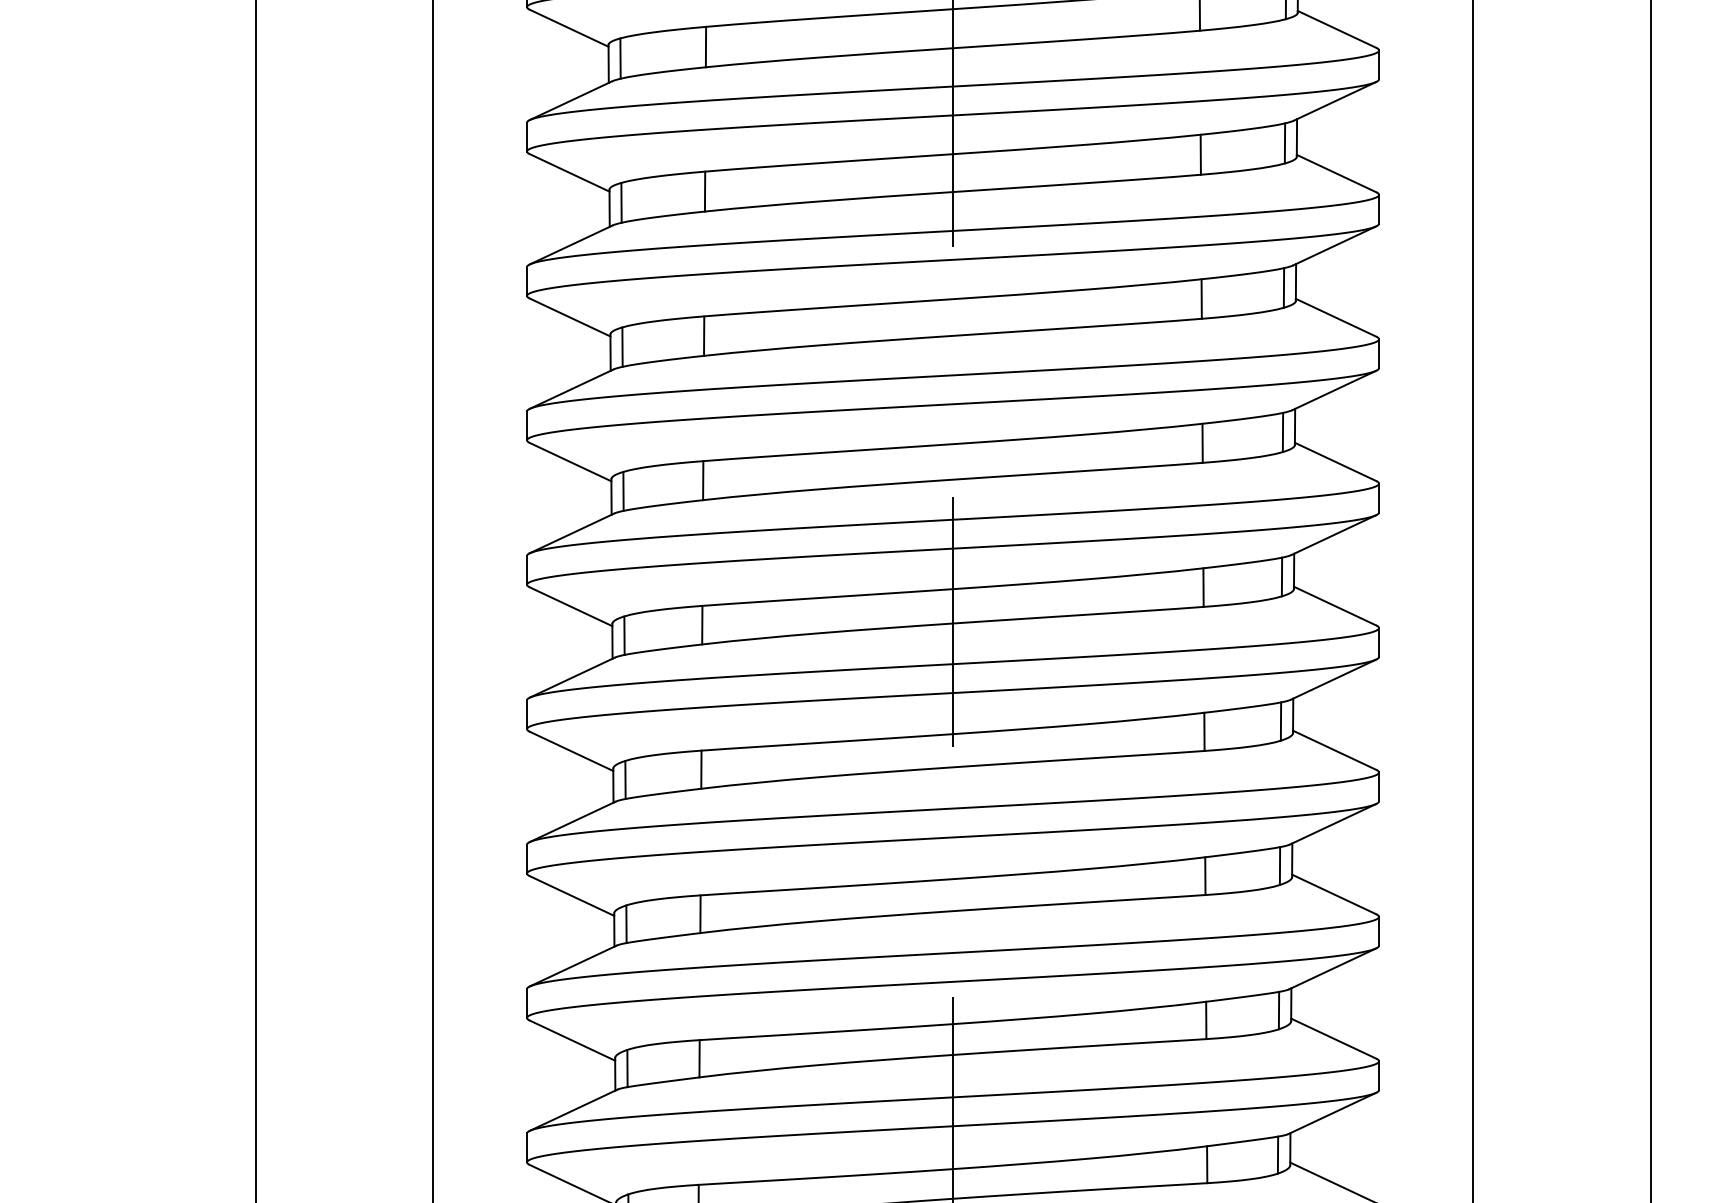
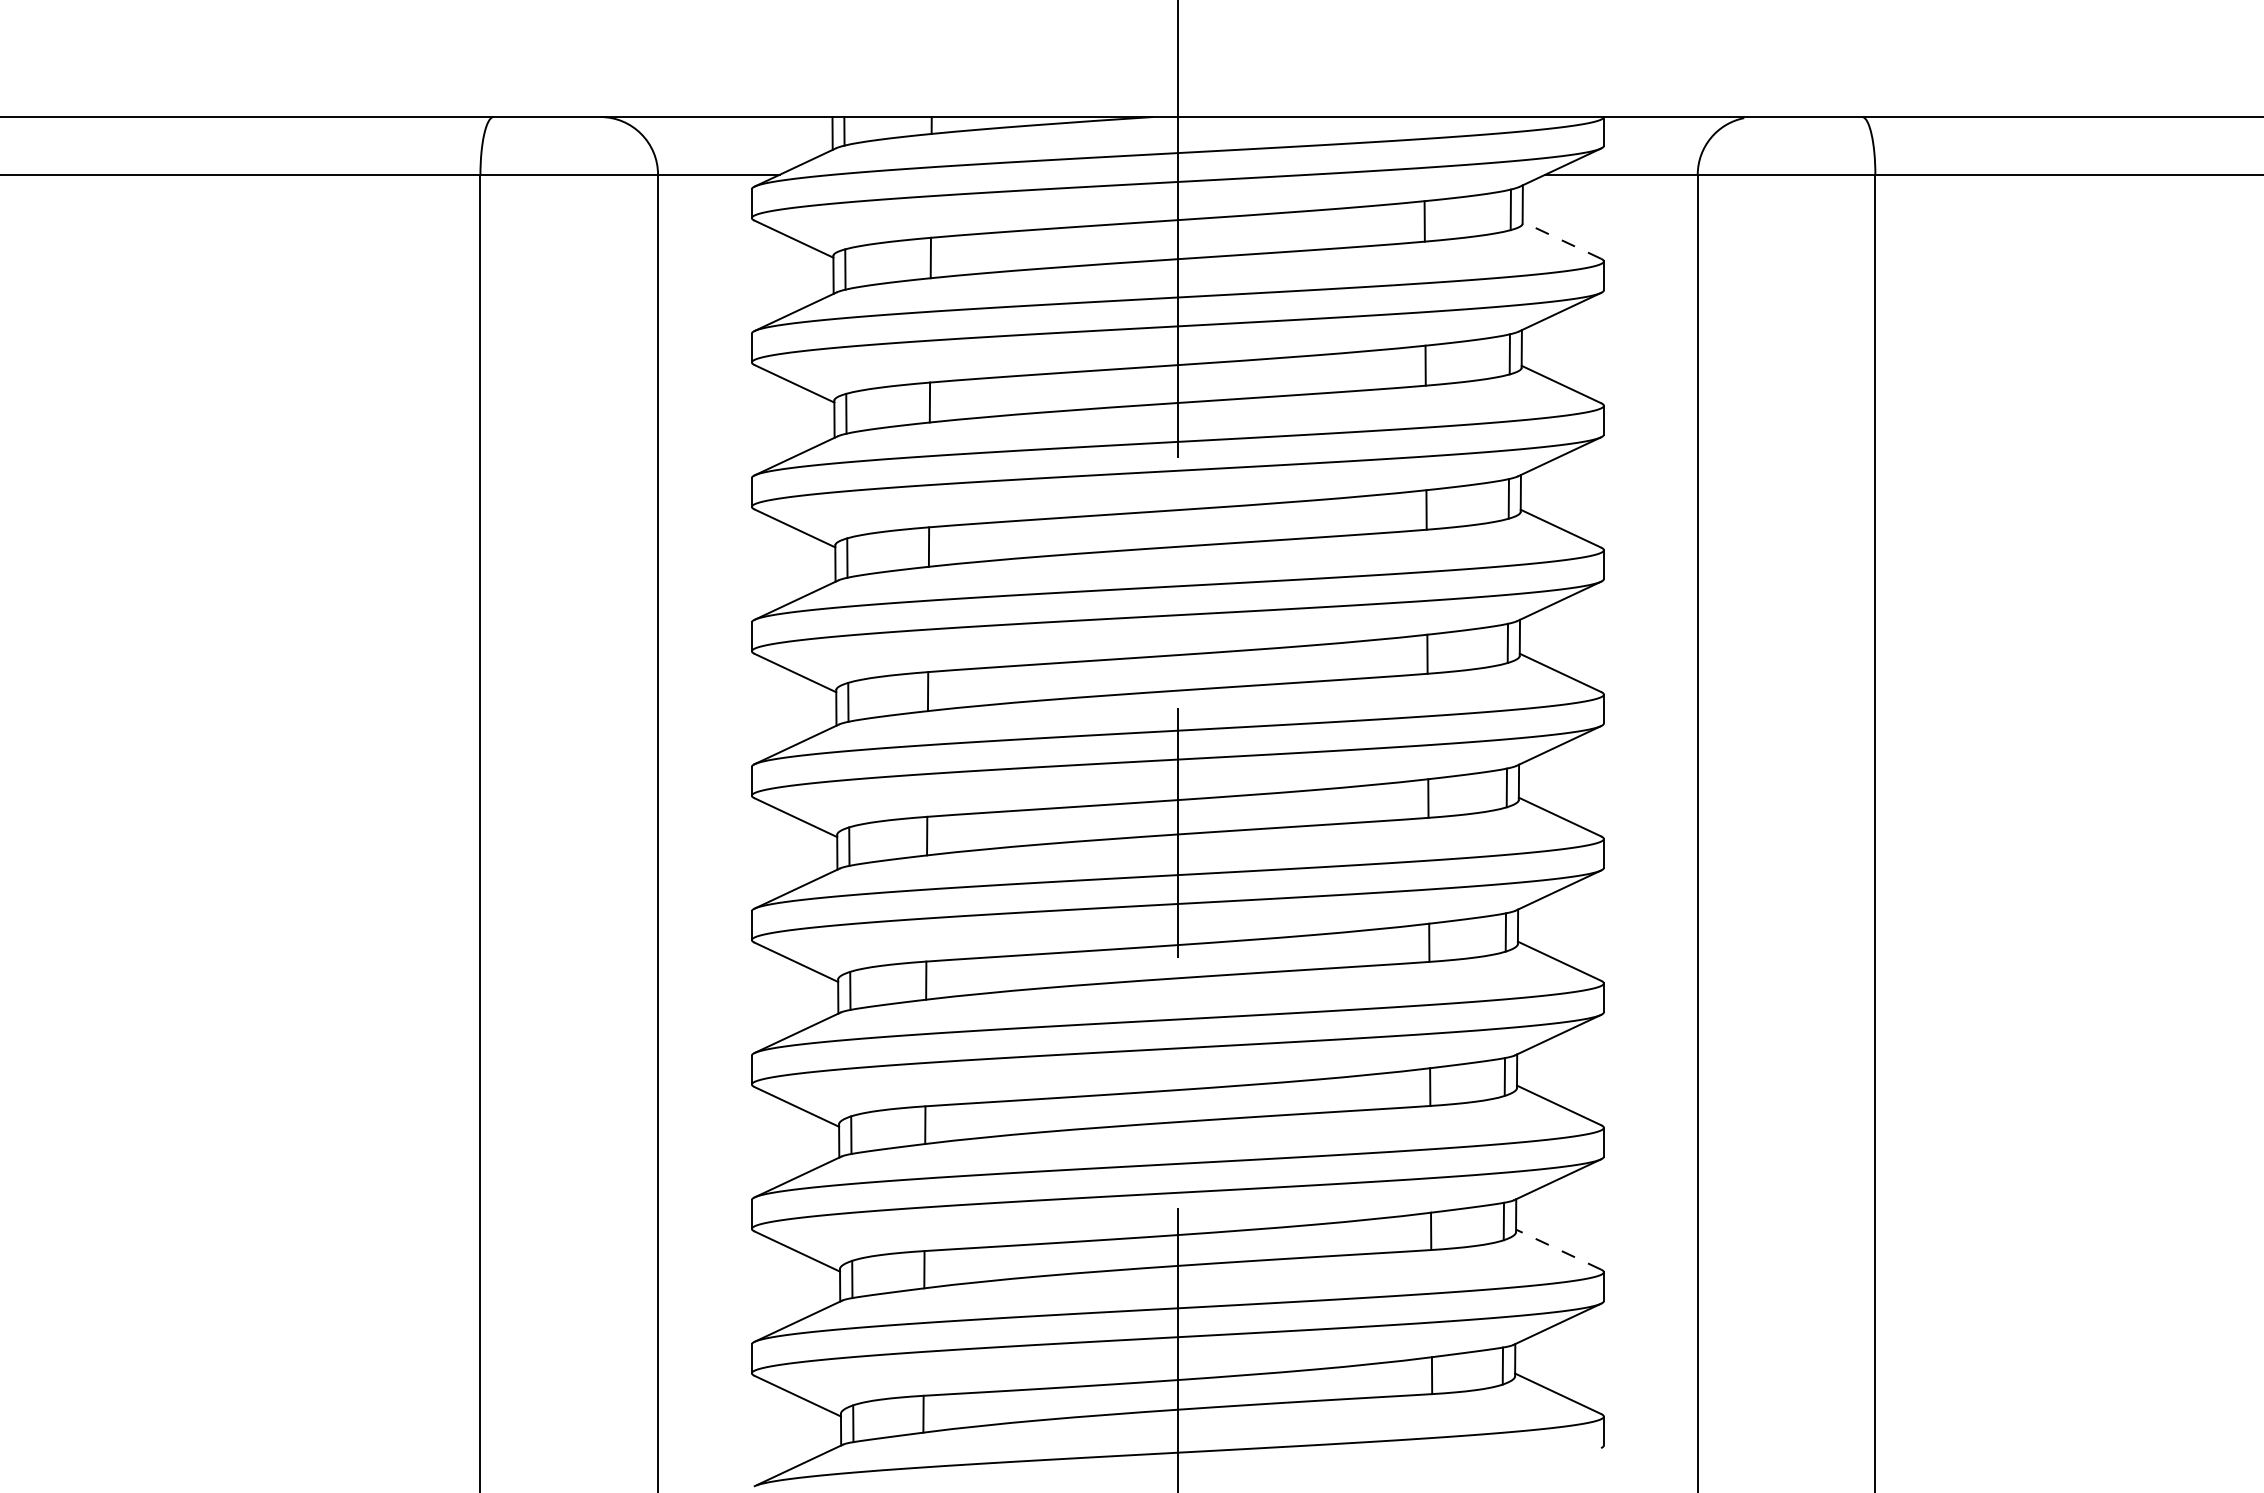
line: (1336, 29) -> (1561, 240), solid -> dashed
line: (1333, 1038) -> (1558, 1249), solid -> dashed

